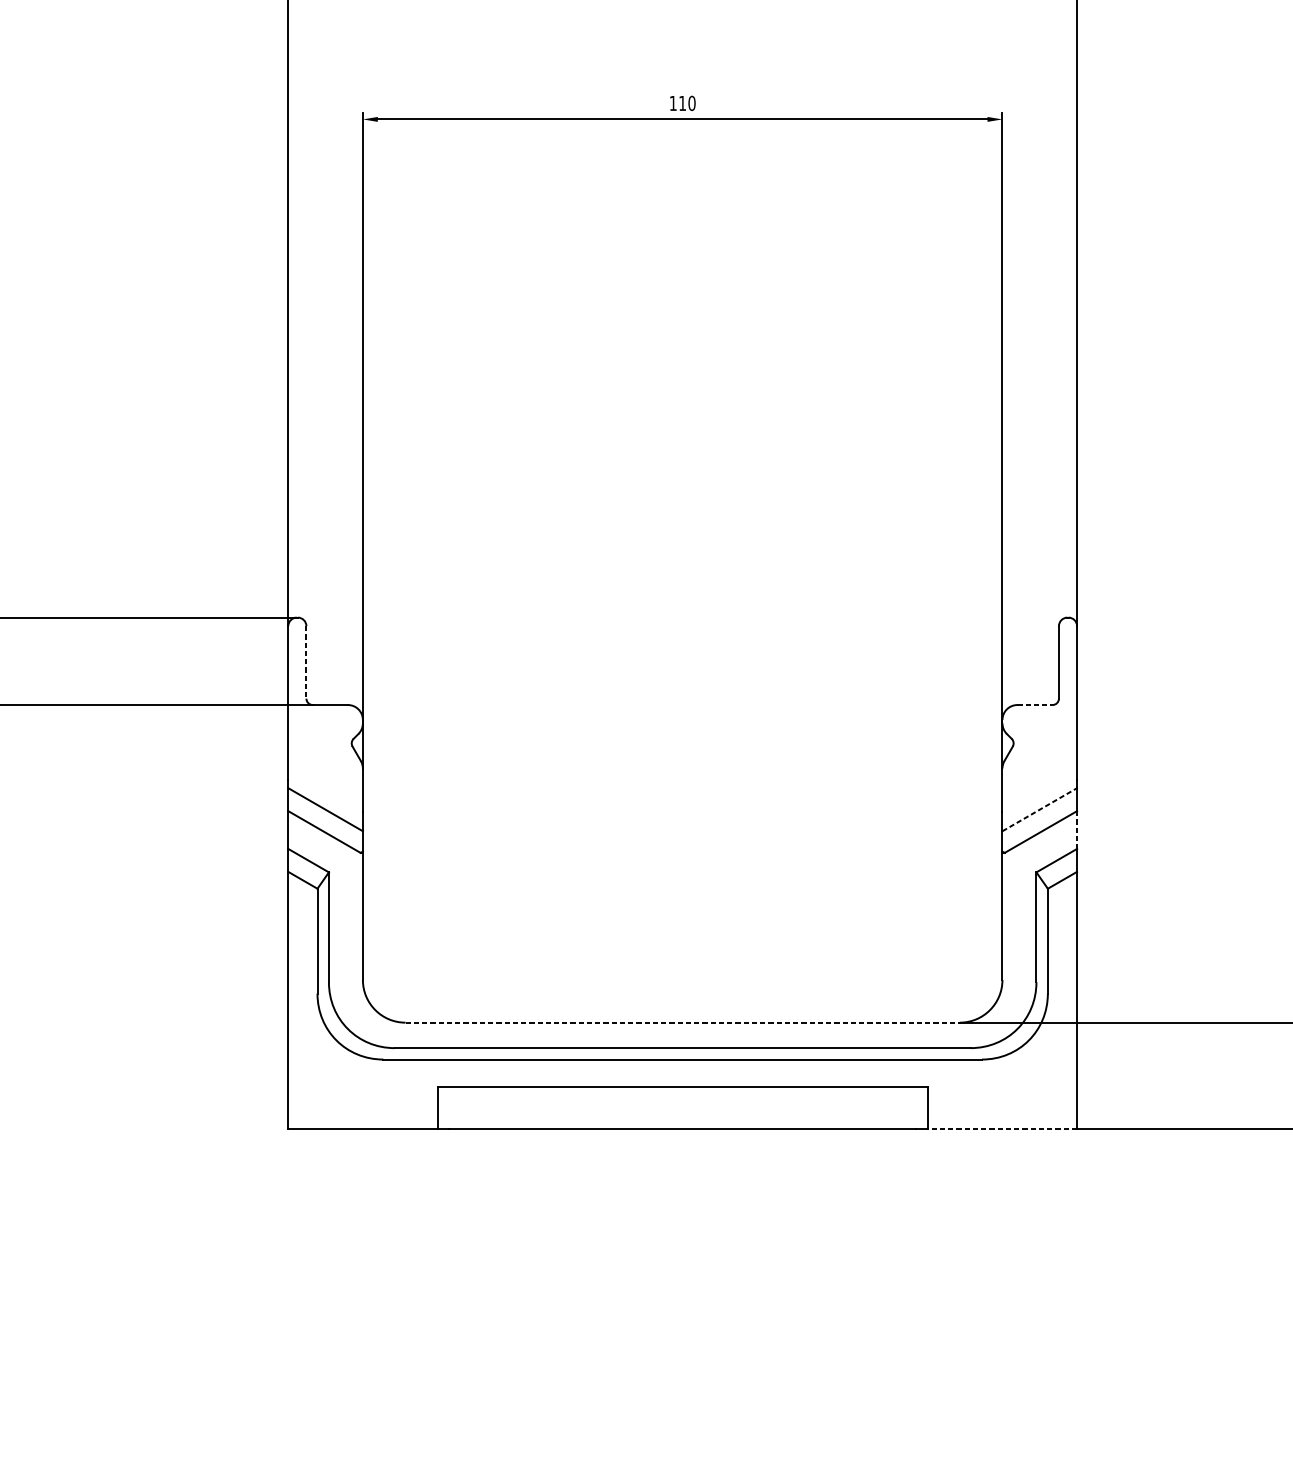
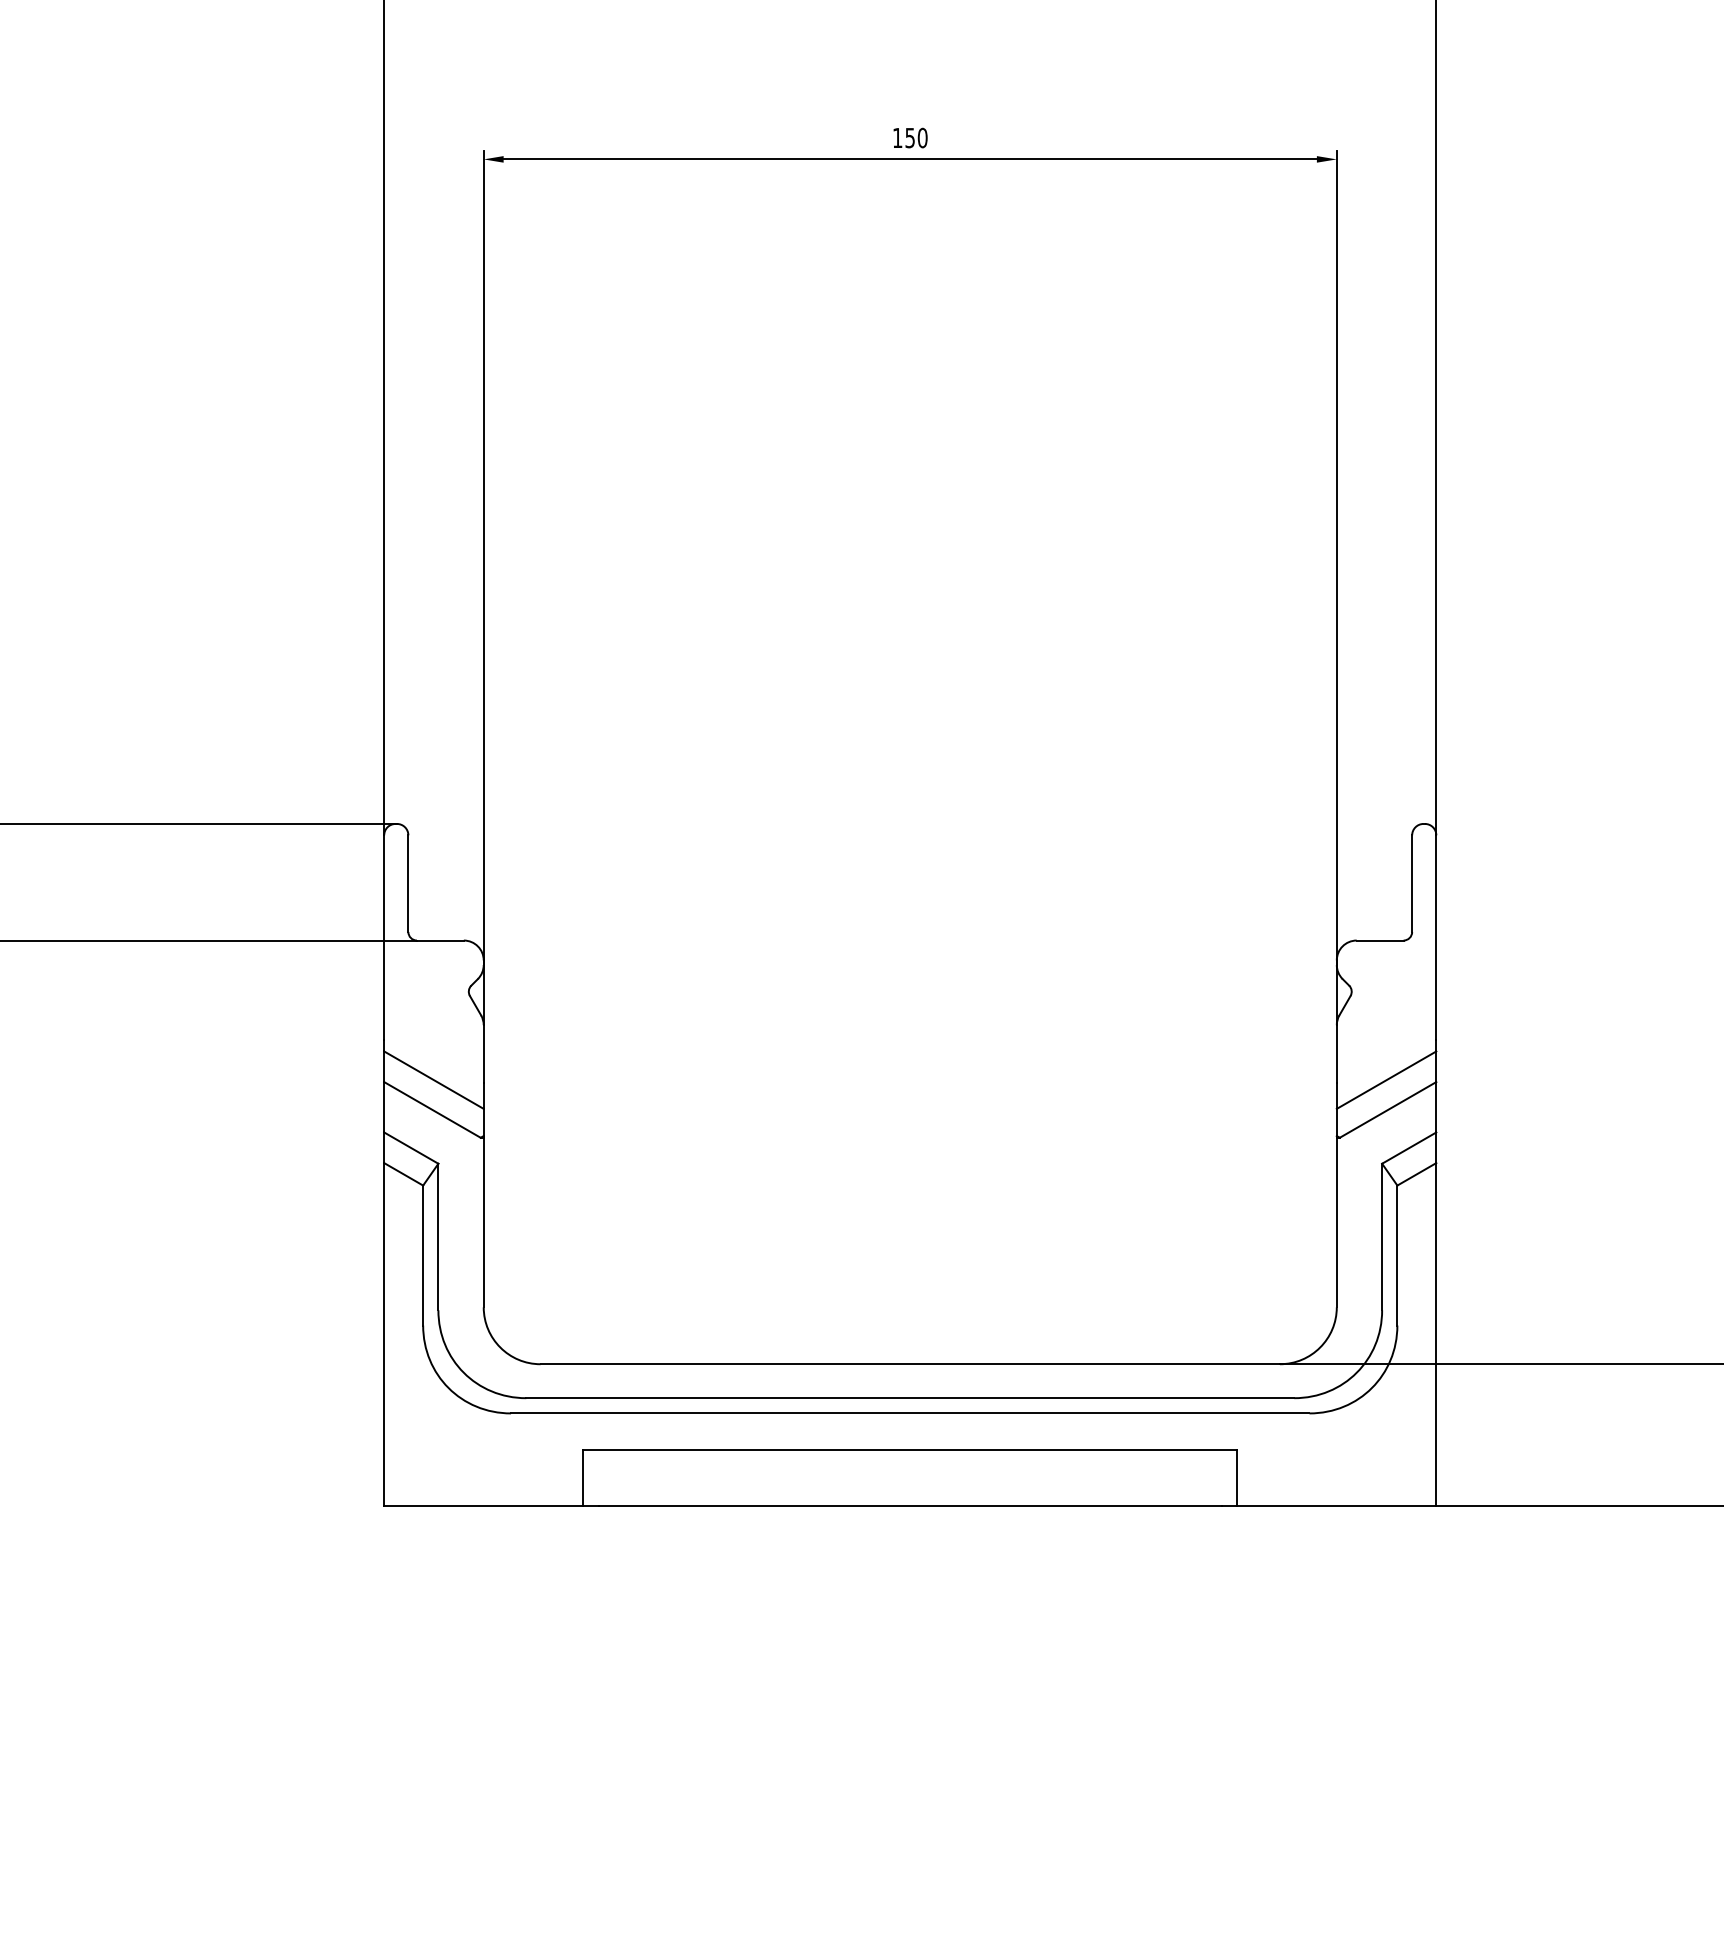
text: (682, 103) -> (909, 138), 110 -> 150
line: (306, 663) -> (408, 884), dashed -> solid
line: (1035, 705) -> (1380, 940), dashed -> solid
line: (1040, 809) -> (1387, 1079), dashed -> solid
line: (1077, 830) -> (1436, 1107), dashed -> solid
line: (682, 1022) -> (910, 1364), dashed -> solid
line: (1002, 1129) -> (1336, 1506), dashed -> solid

